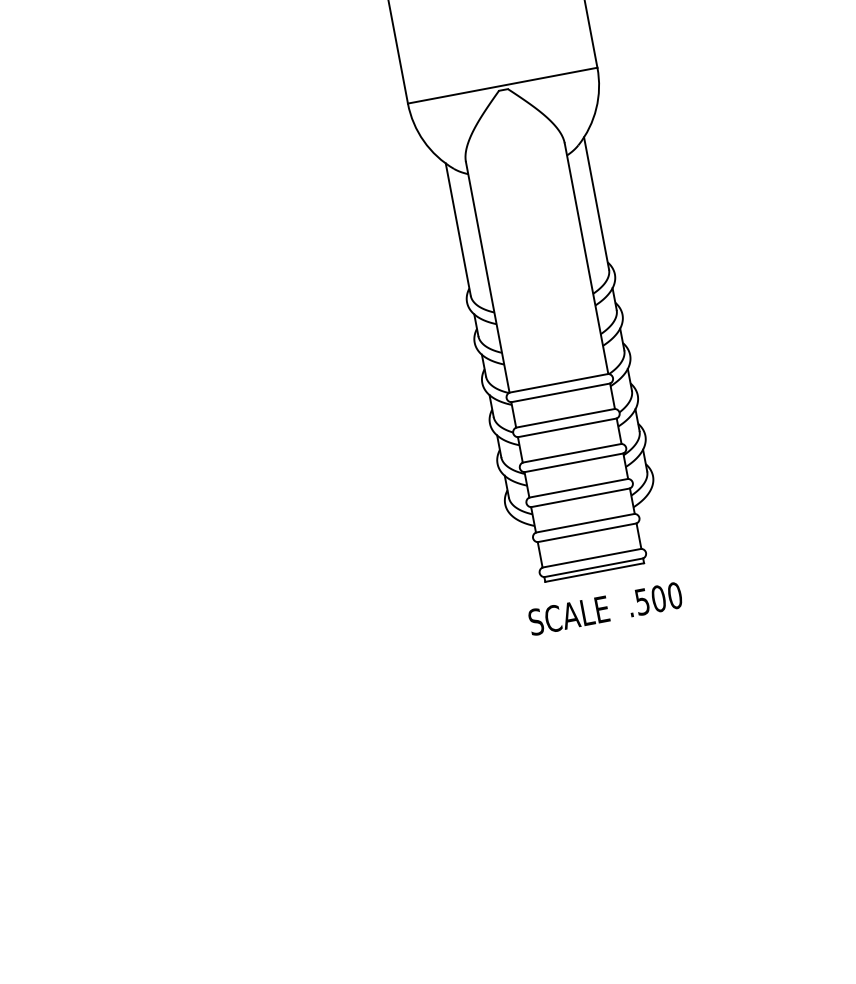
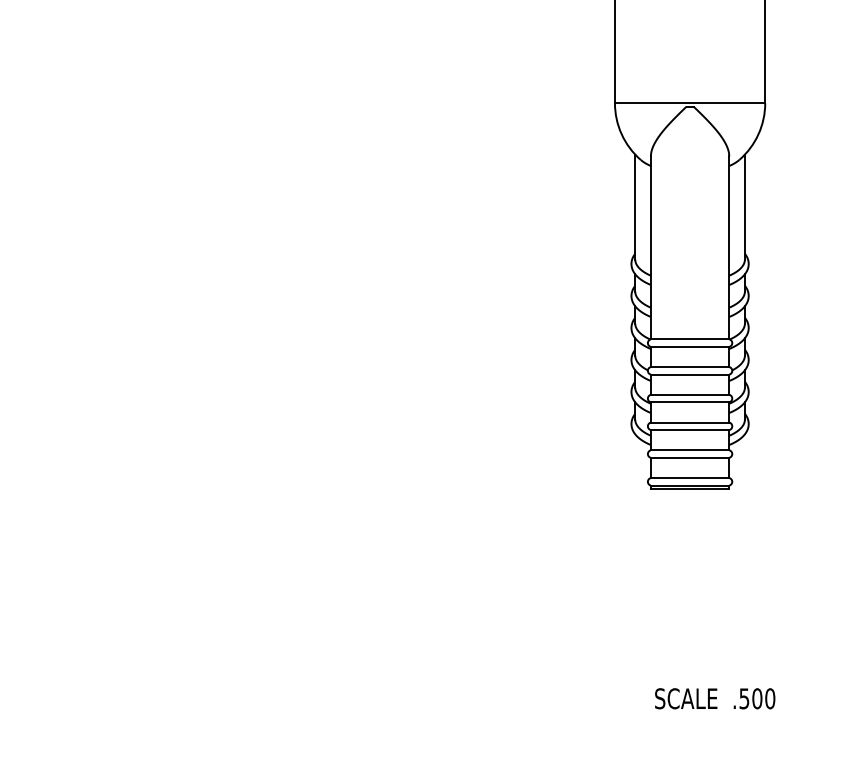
text: (605, 608) -> (715, 698), moved

